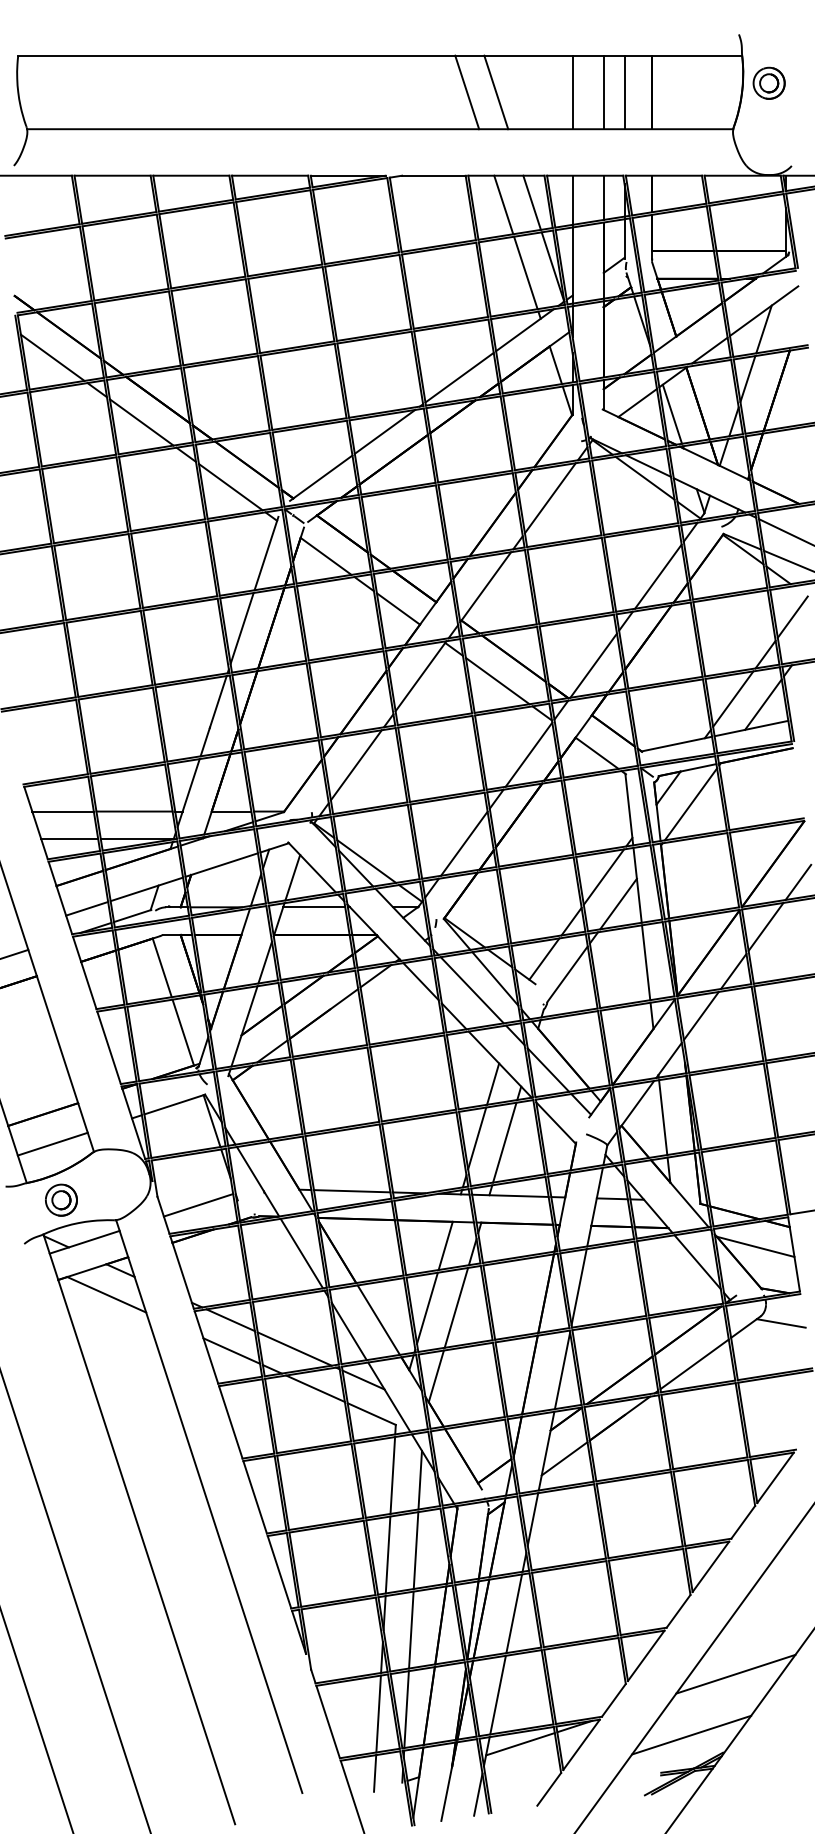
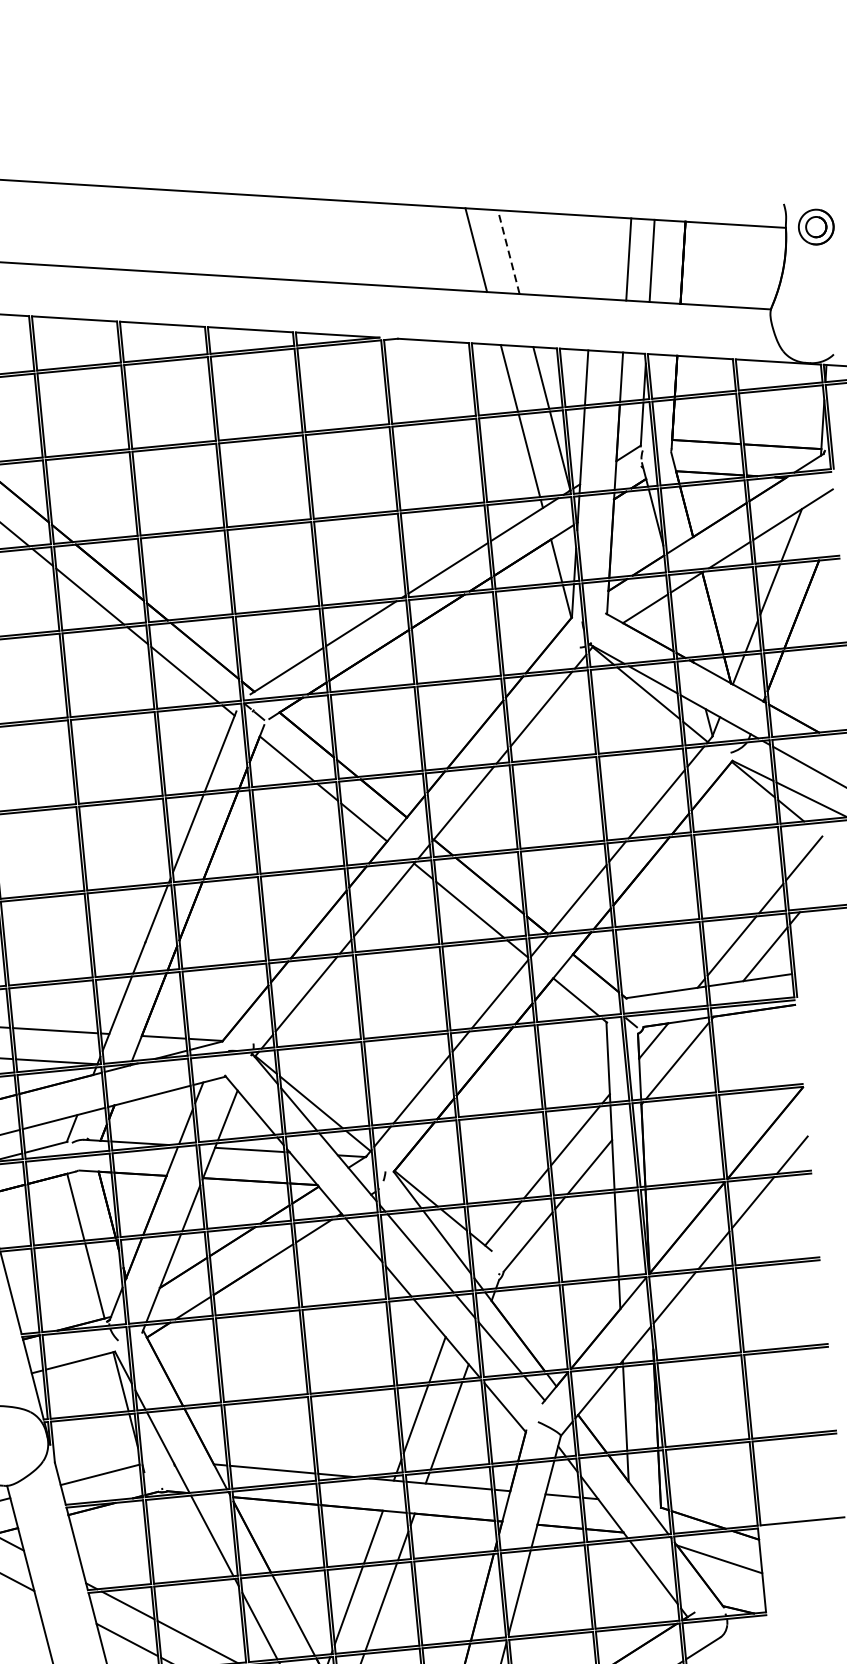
part: (768, 82) -> (815, 226), moved
line: (496, 92) -> (509, 252), solid -> dashed
line: (572, 92) -> (593, 257), removed
line: (672, 413) -> (683, 622), removed
line: (780, 1323) -> (742, 1646), removed

